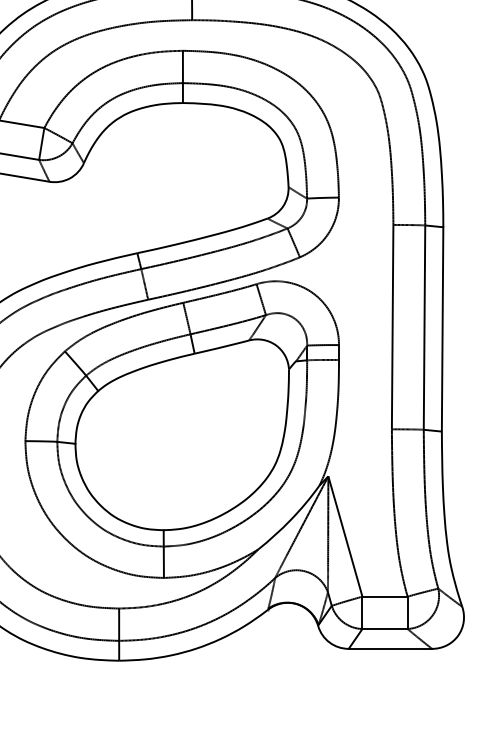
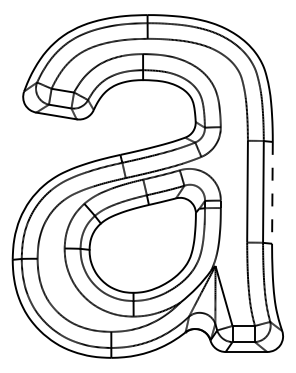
line: (442, 328) -> (272, 192), solid -> dashed

